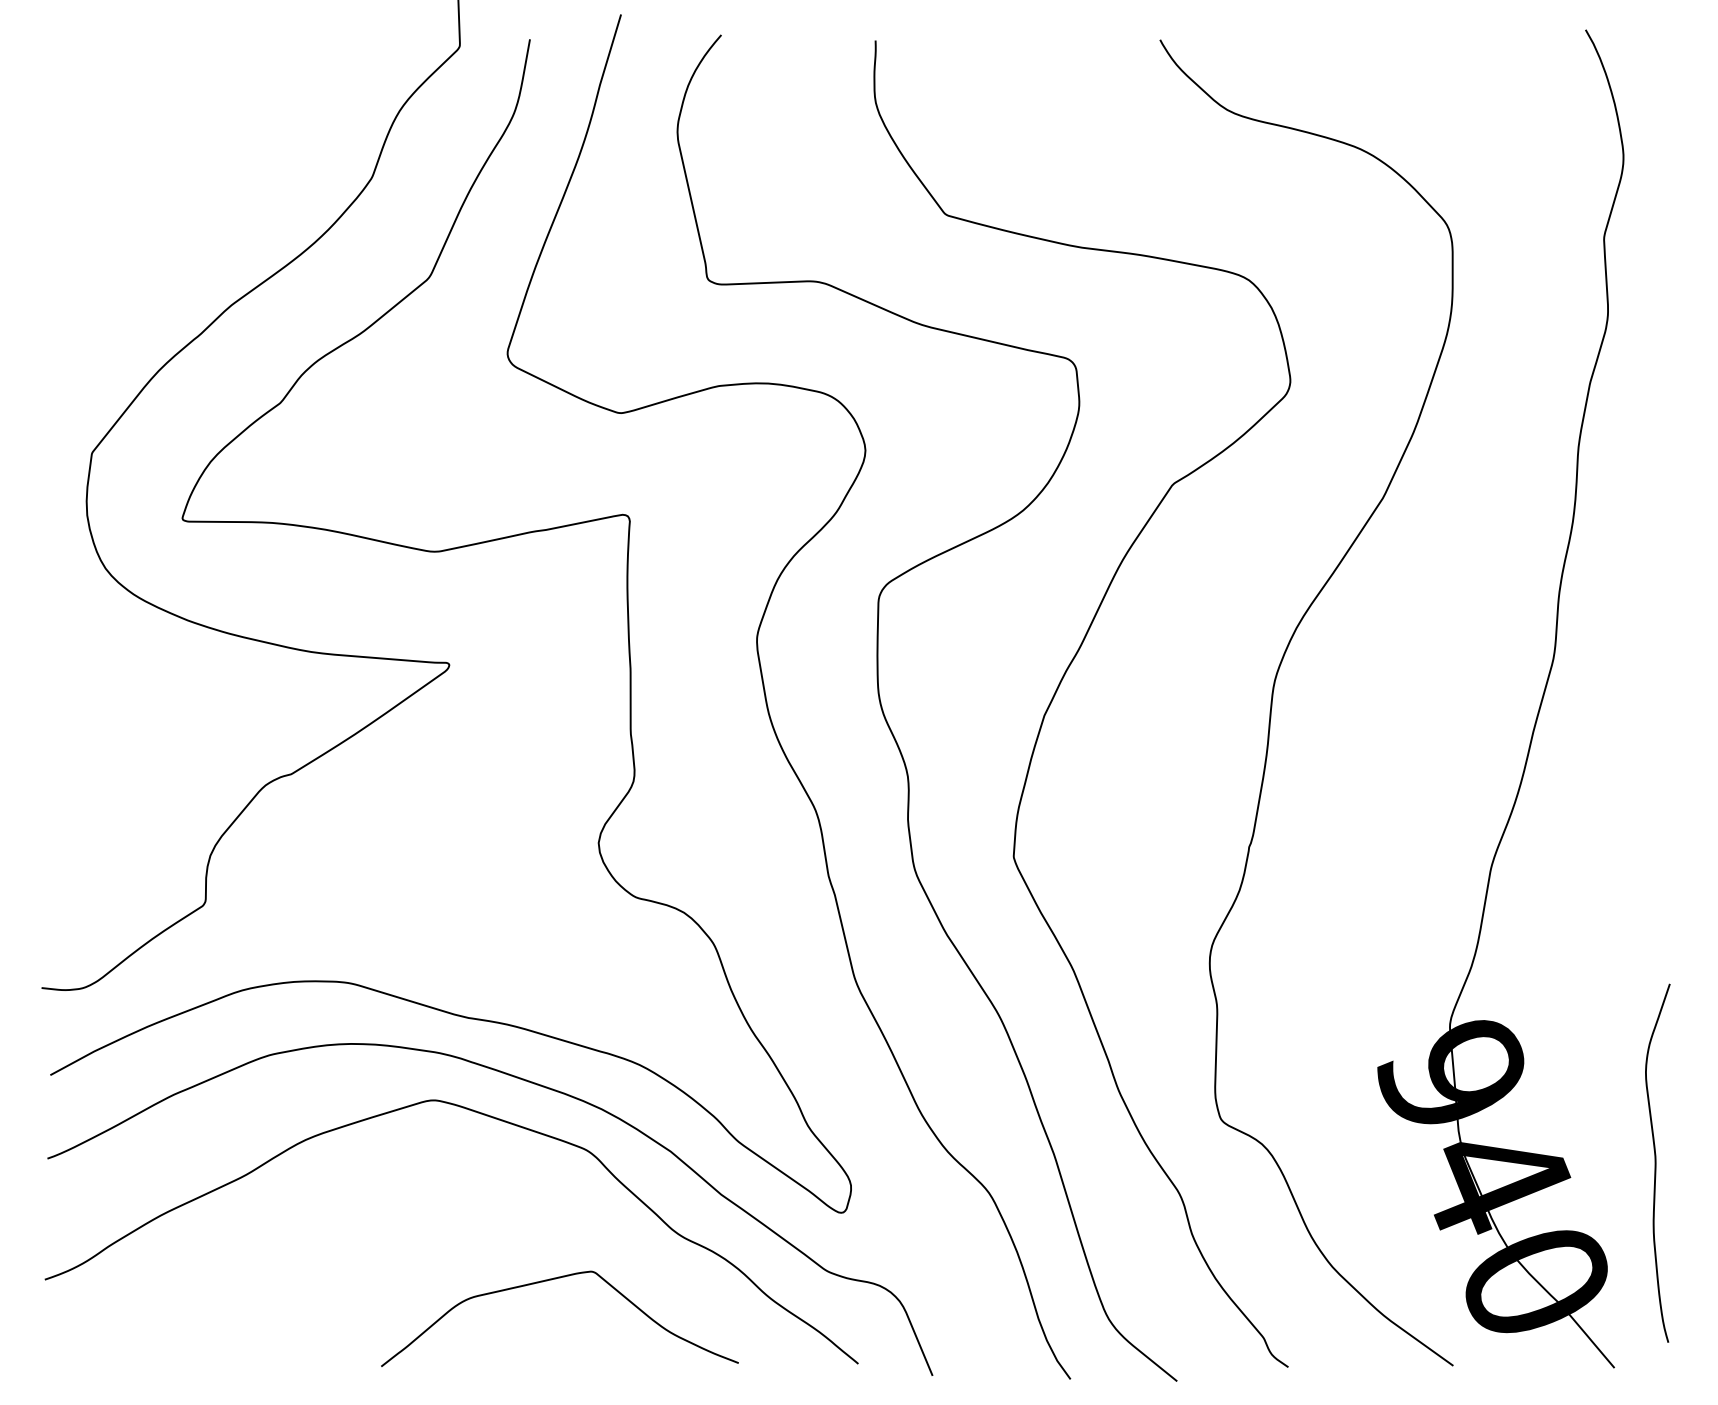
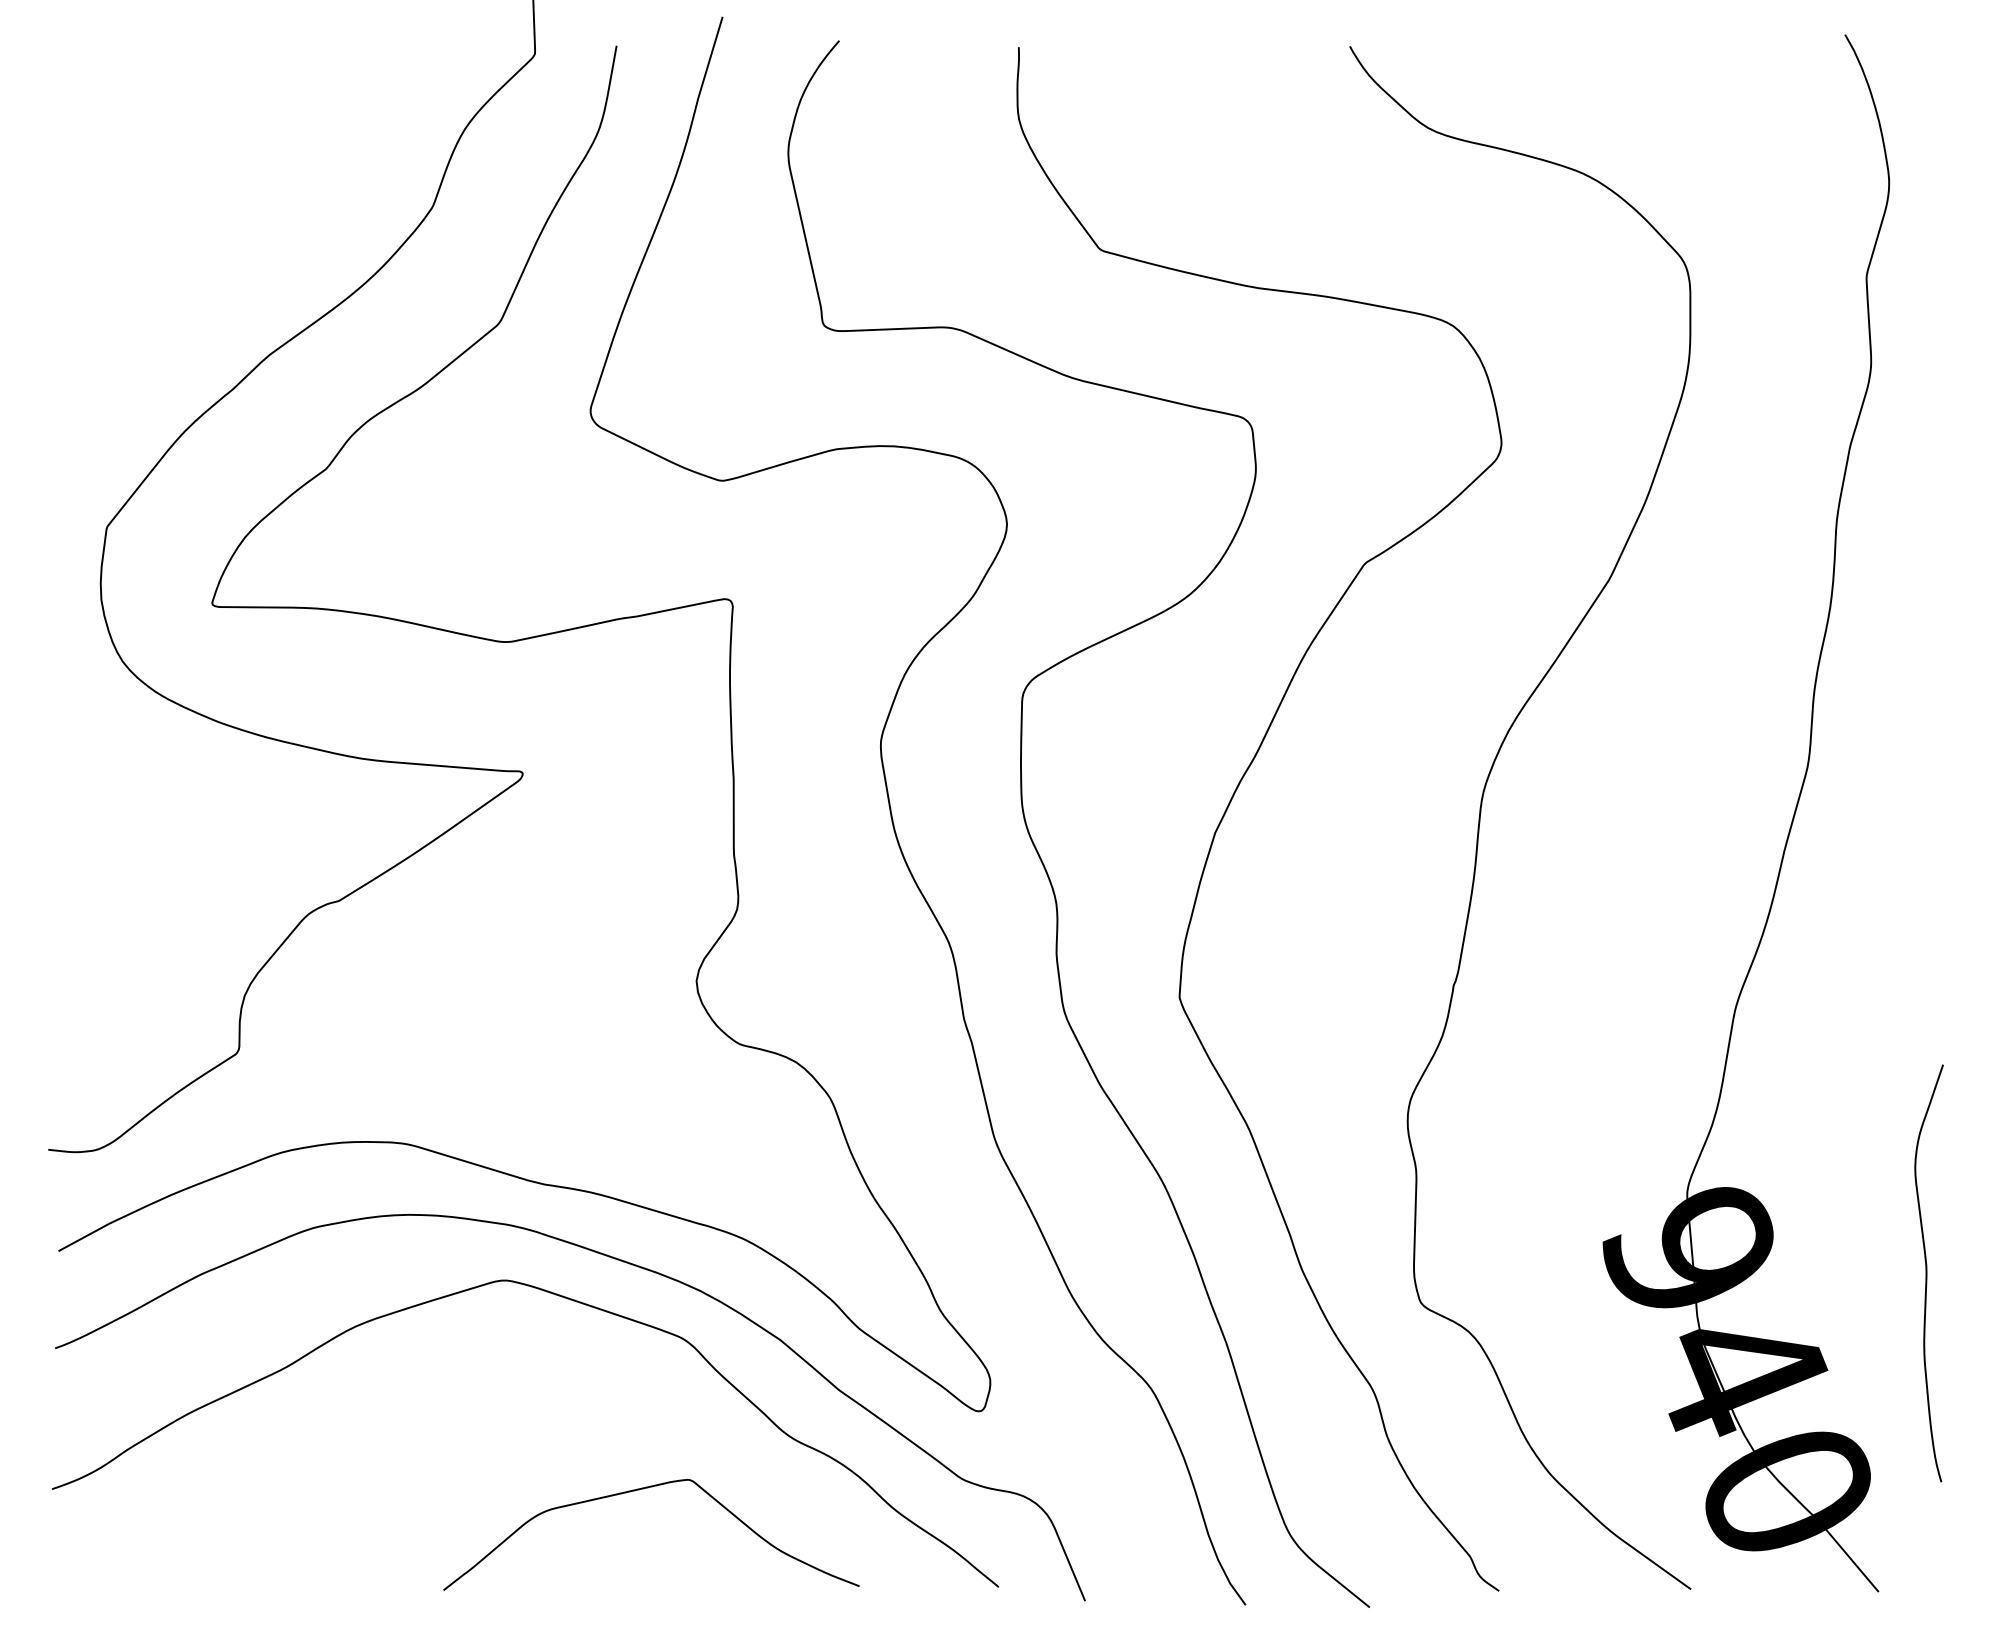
curve: (1656, 1162) -> (1927, 1272), moved

